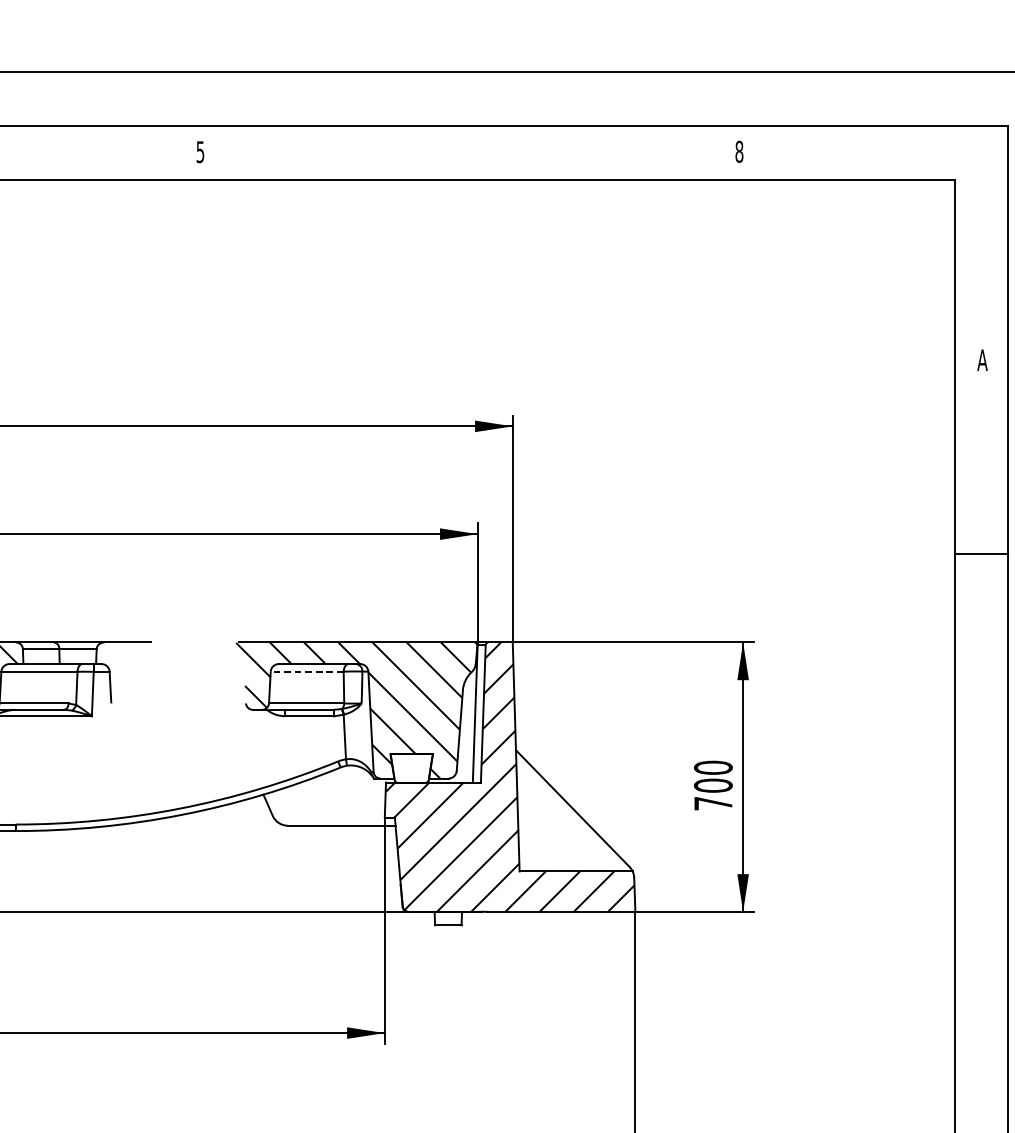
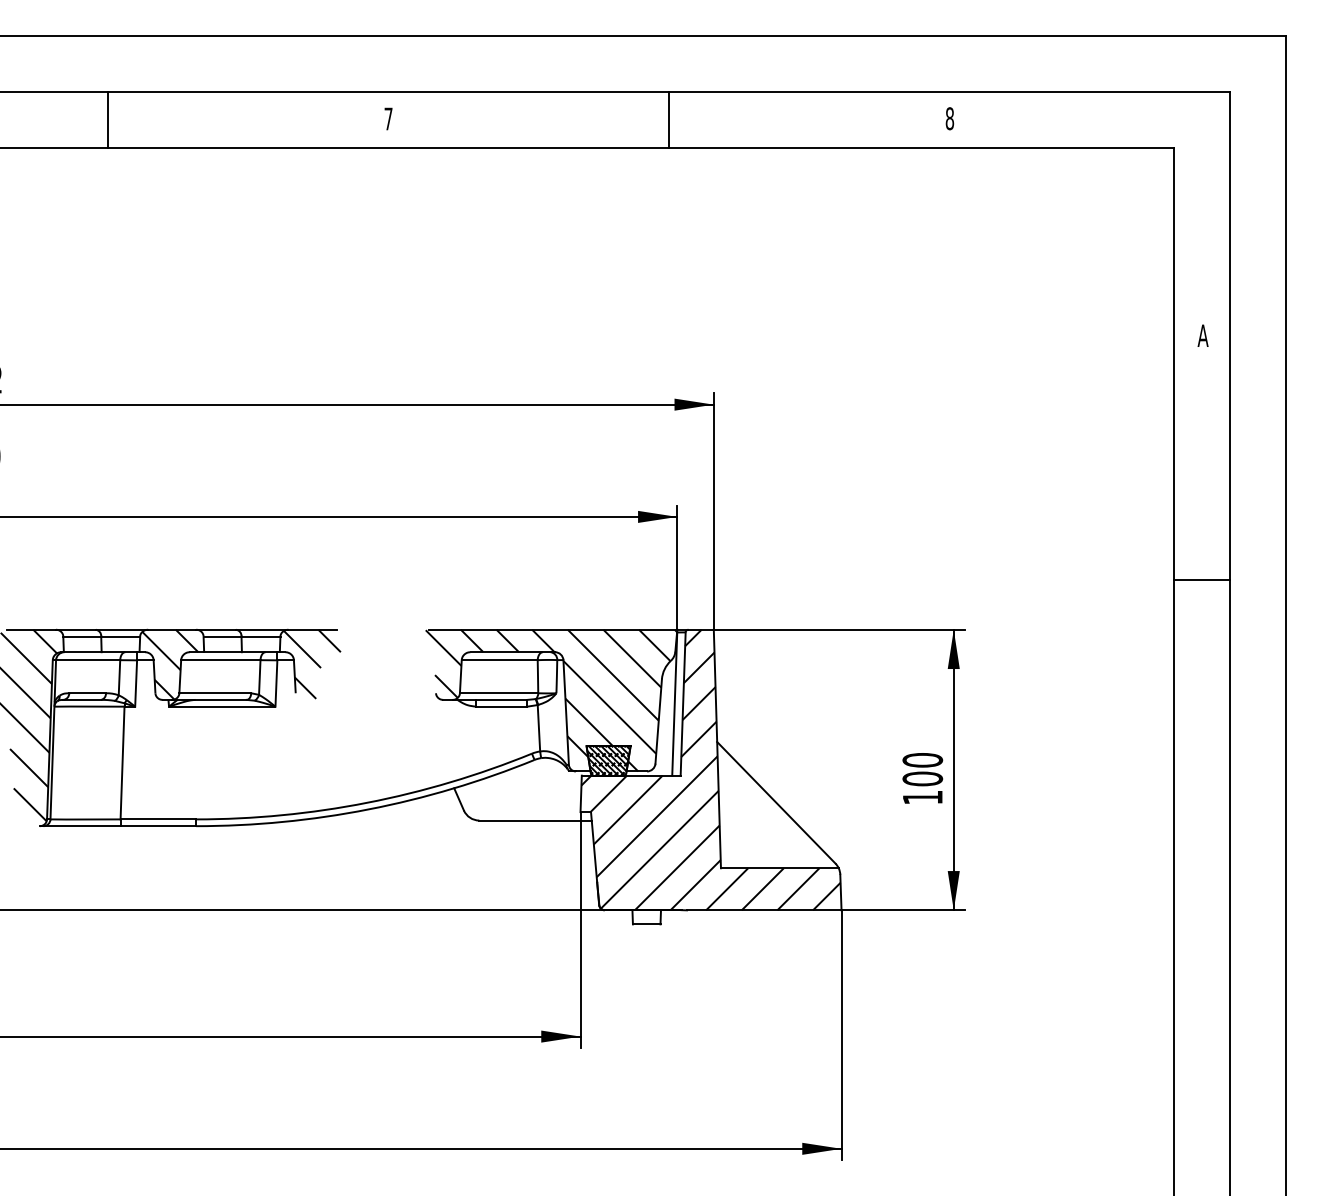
text: (200, 151) -> (388, 118), 5 -> 7
line: (469, 153) -> (668, 120), added
line: (980, 553) -> (1201, 580), moved
line: (306, 671) -> (499, 660), dashed -> solid
hatch: (126, 674) -> (311, 663), added
hatch: (411, 768) -> (608, 760), added
text: (713, 803) -> (922, 797), 700 -> 100

